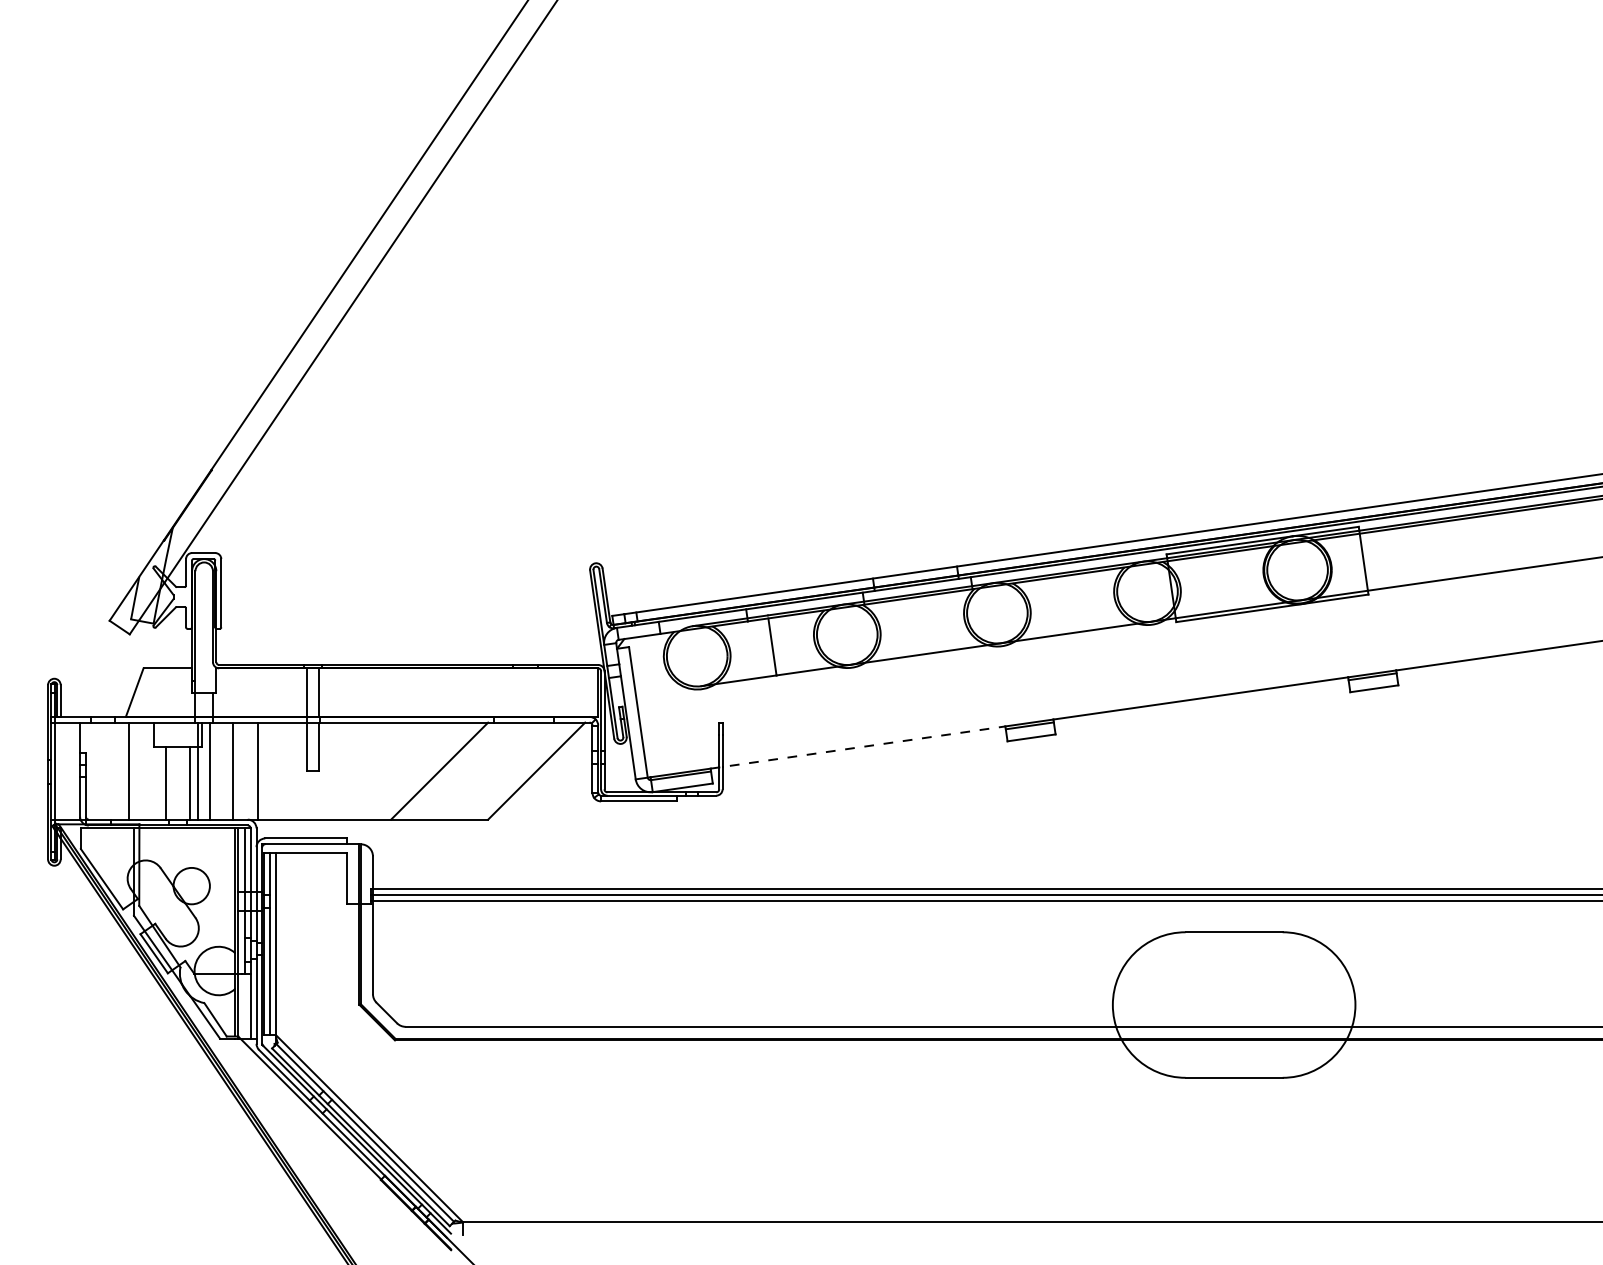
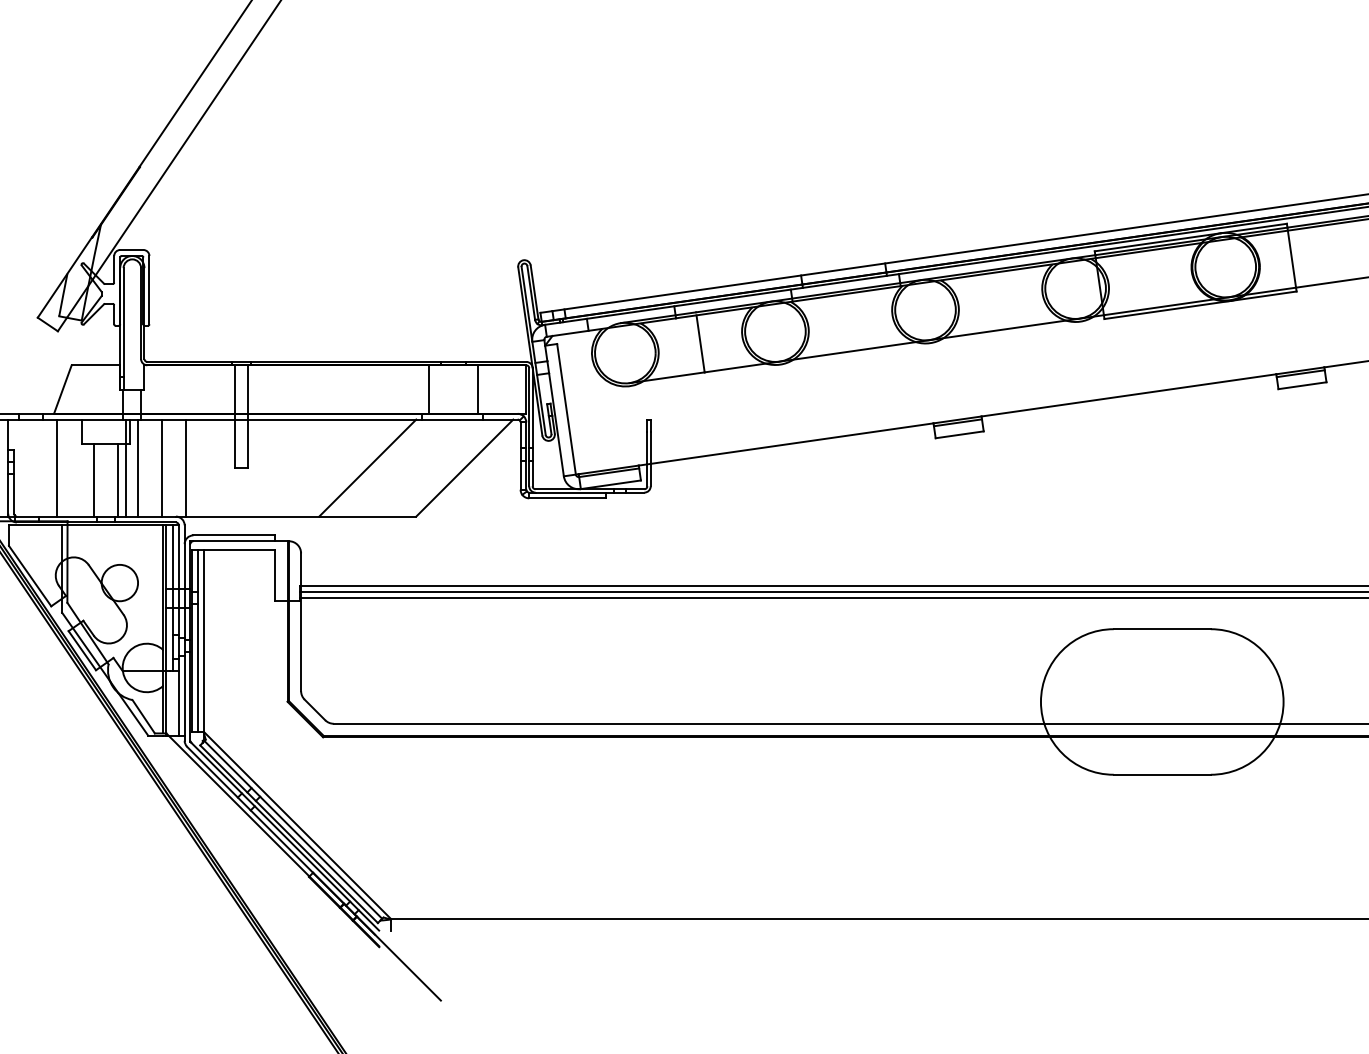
line: (501, 692) -> (429, 389), added
line: (549, 692) -> (477, 389), added
line: (858, 747) -> (786, 444), dashed -> solid

